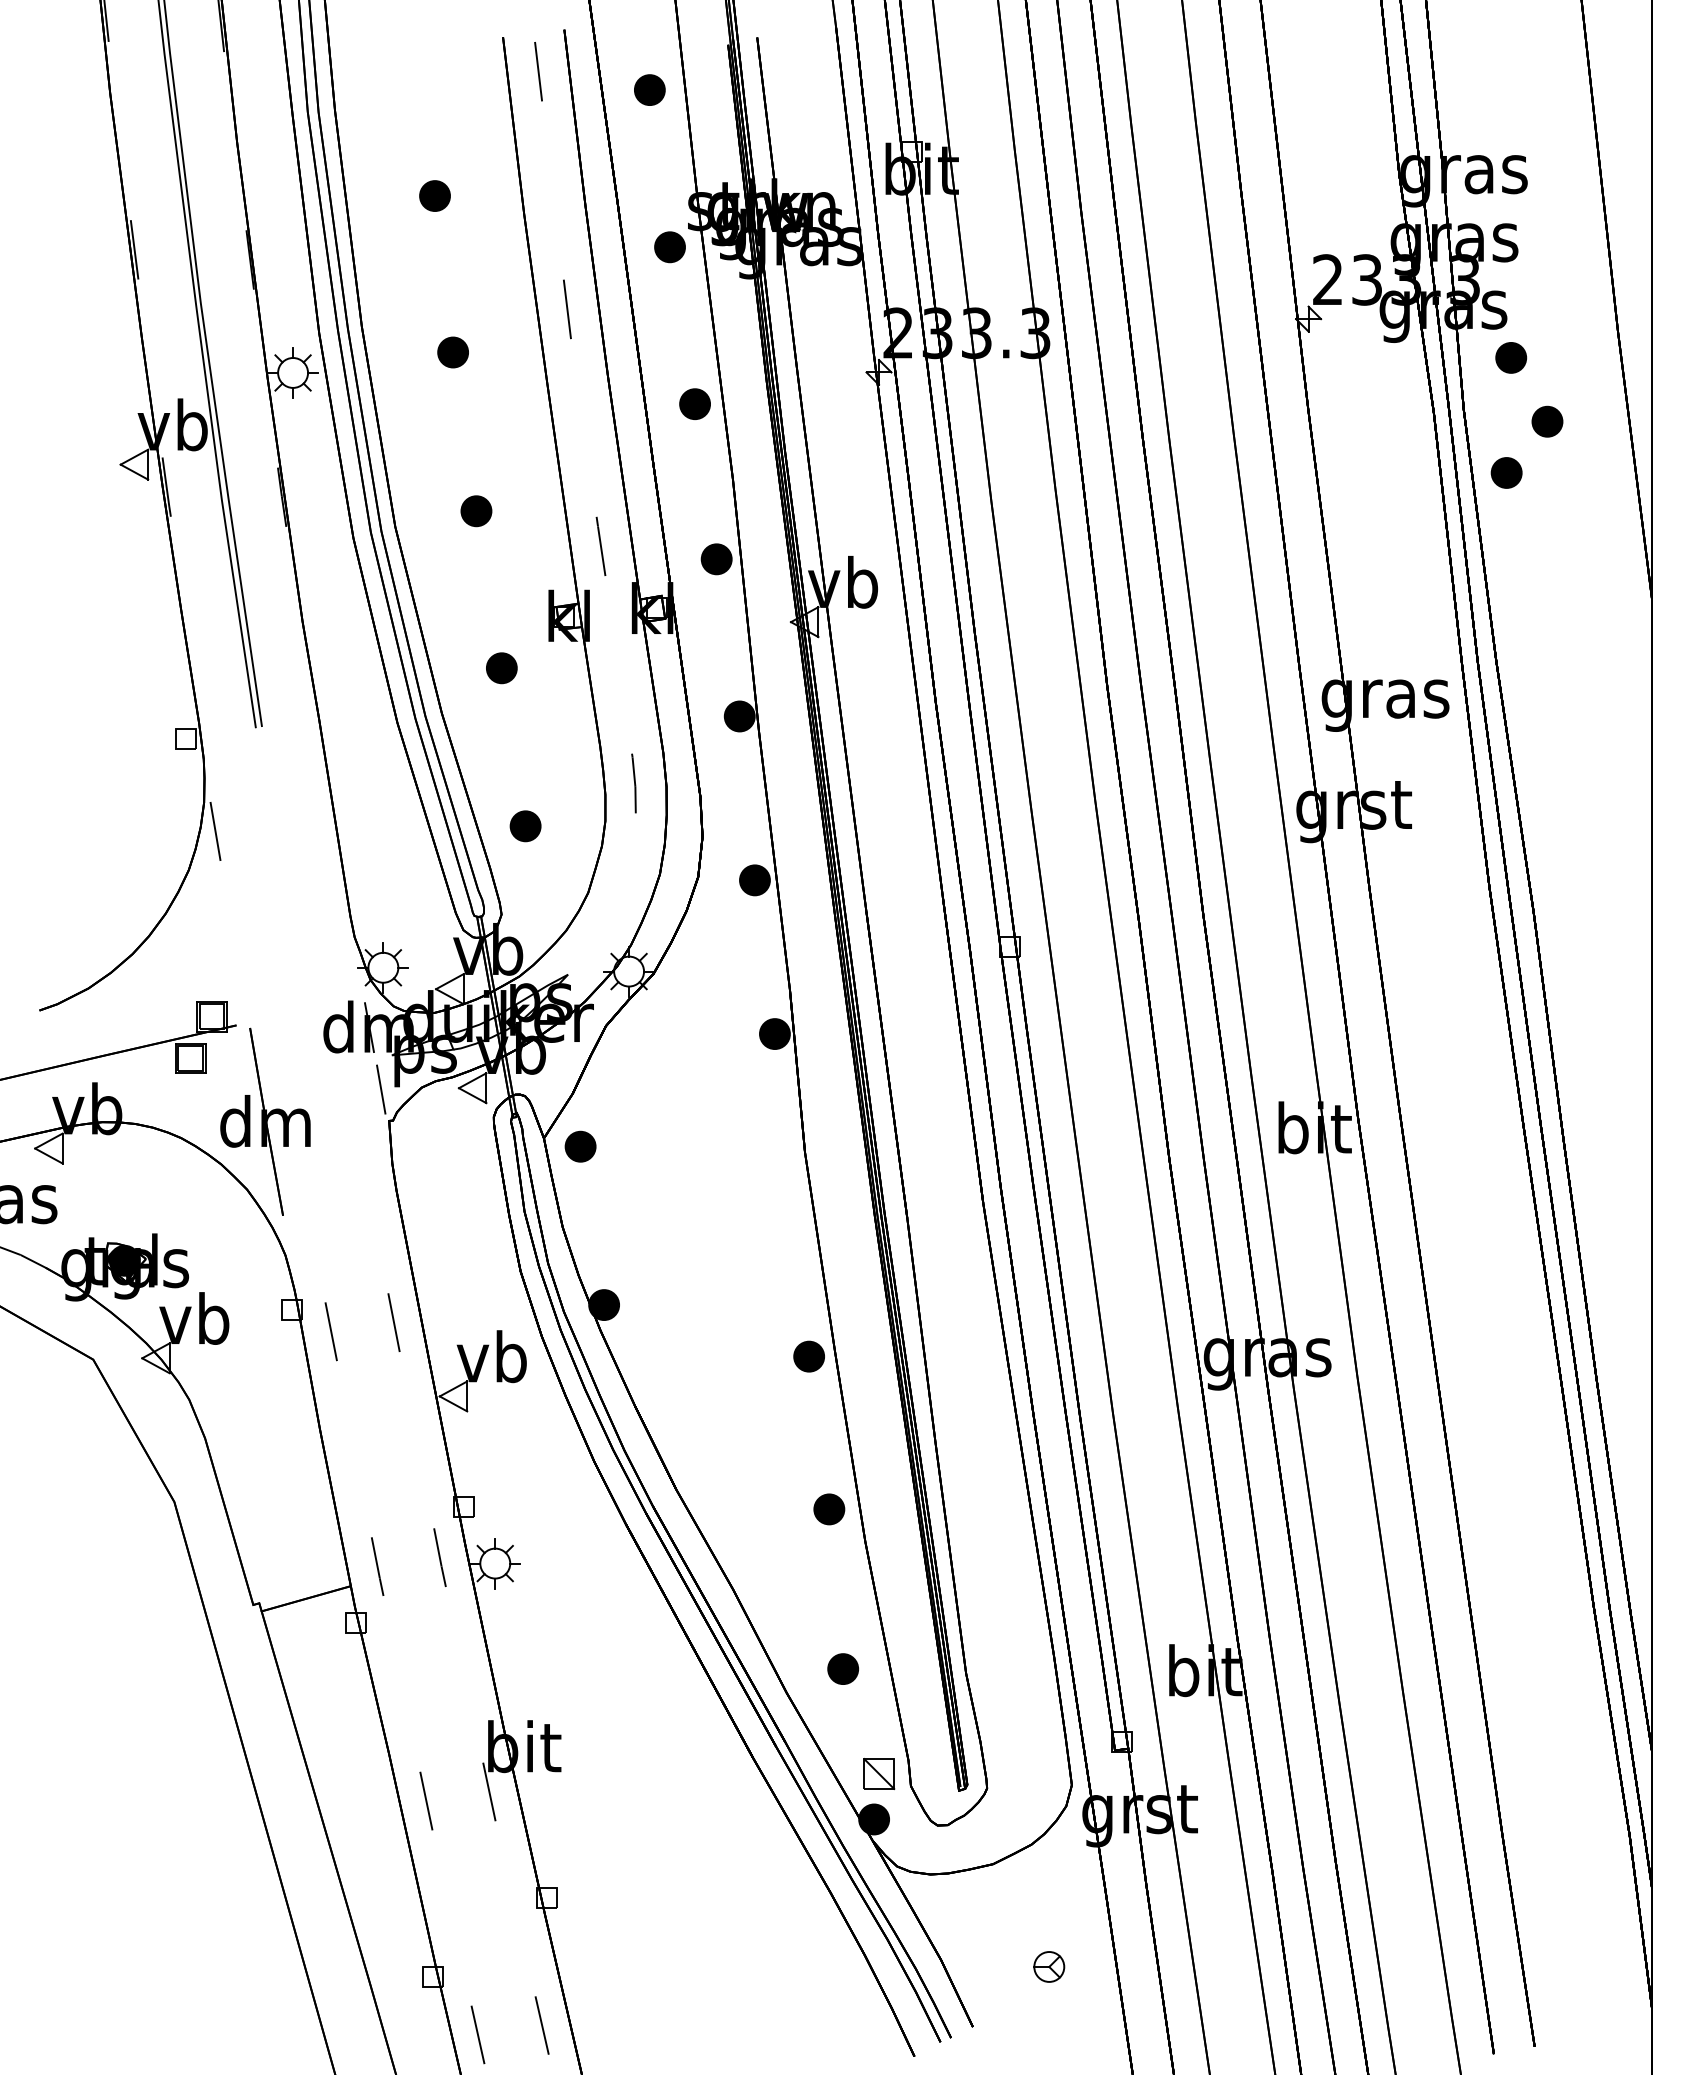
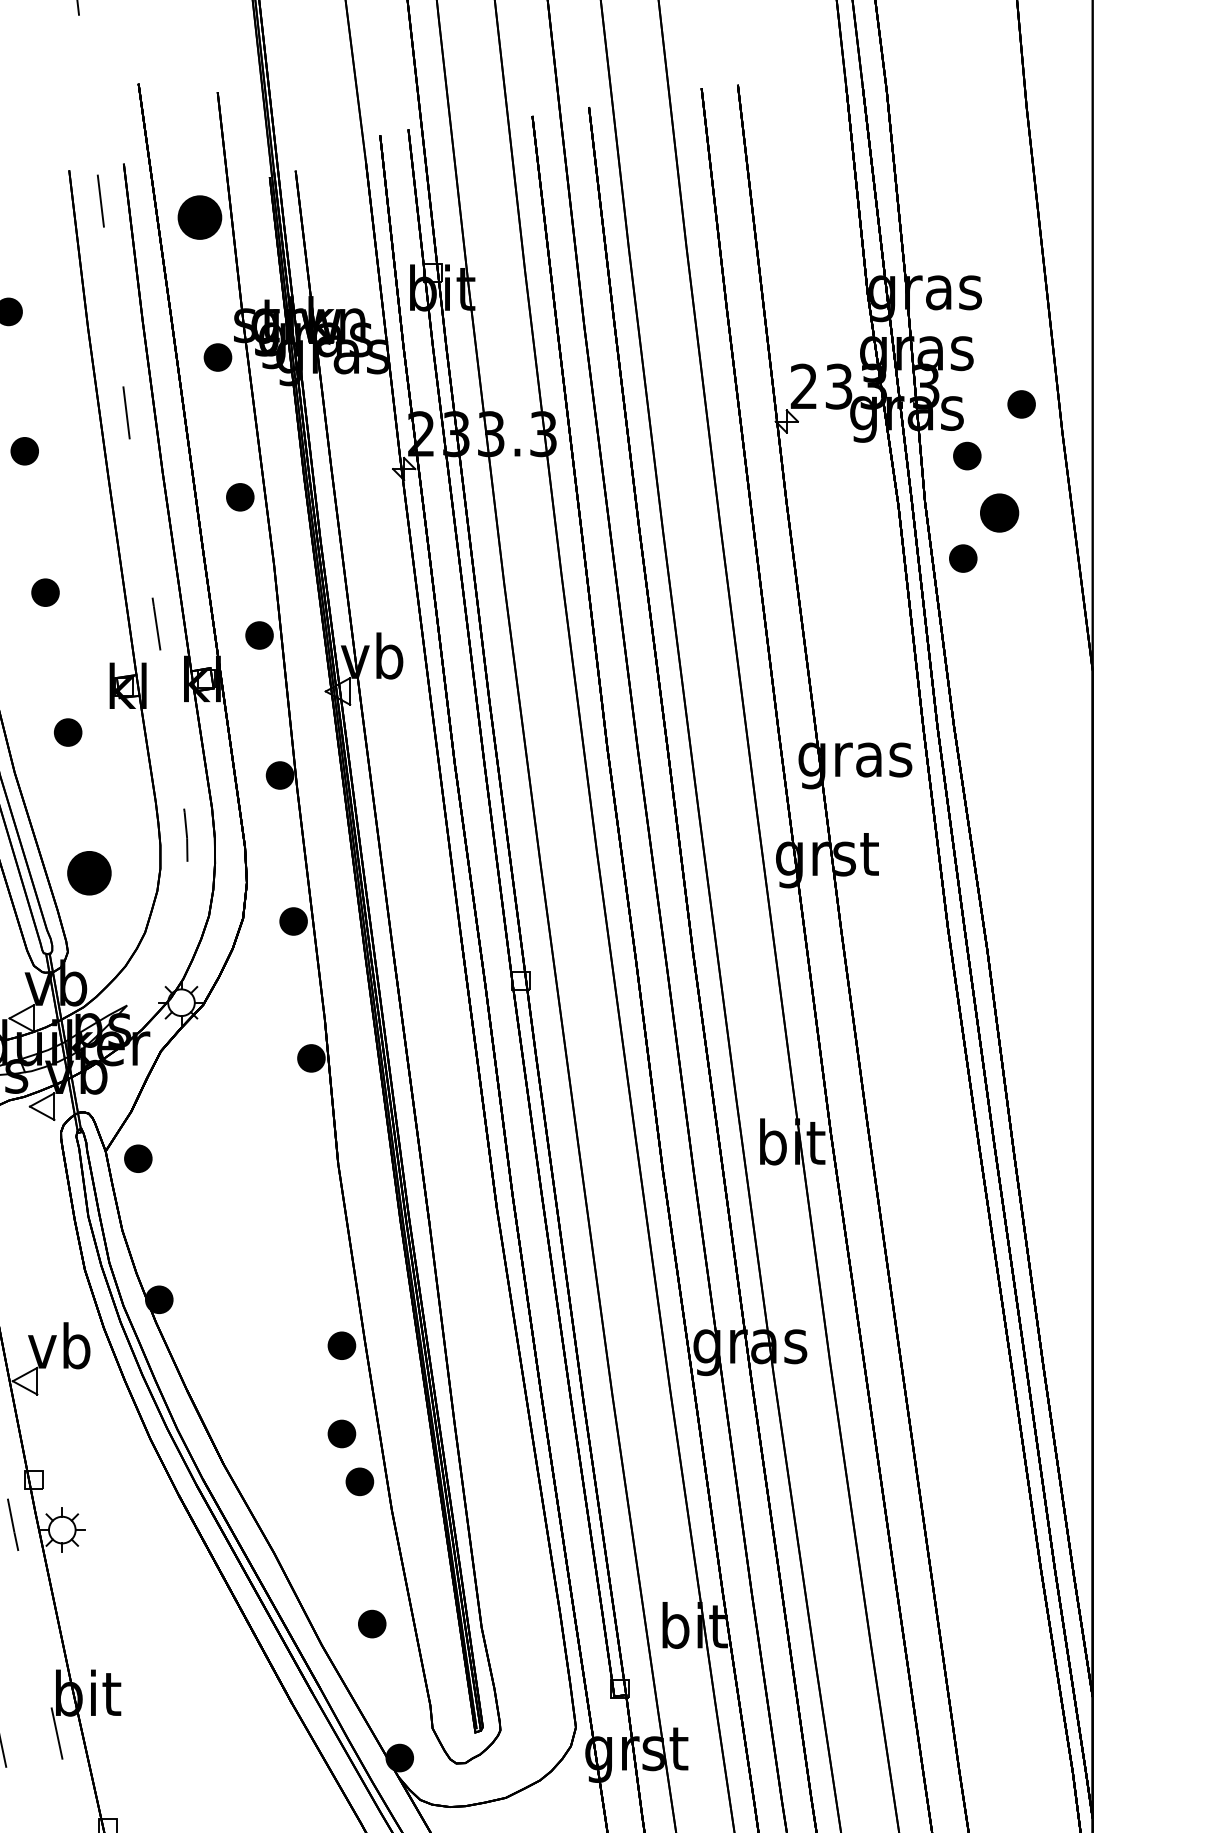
part: (649, 89) -> (199, 216), size x1.6
part: (1572, 299) -> (1021, 404), added
part: (1547, 421) -> (999, 512), size x1.4
part: (525, 826) -> (89, 873), size x1.6
part: (808, 1455) -> (341, 1433), added
part: (879, 1773) -> (404, 1717), removed

